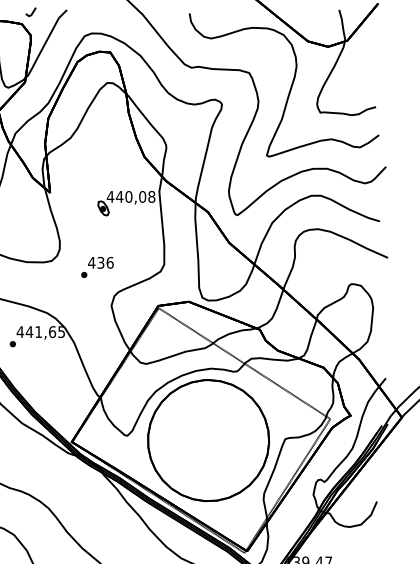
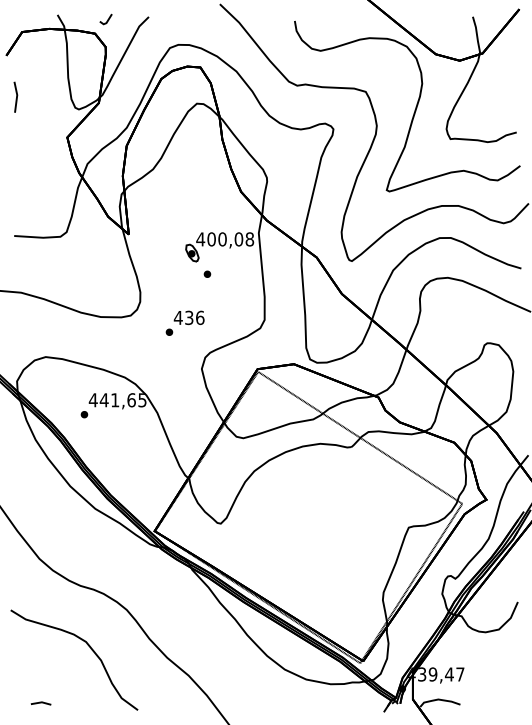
text: (119, 197) -> (211, 239), 440,08 -> 400,08
part: (116, 225) -> (207, 273), added
part: (208, 440) -> (317, 529), removed

